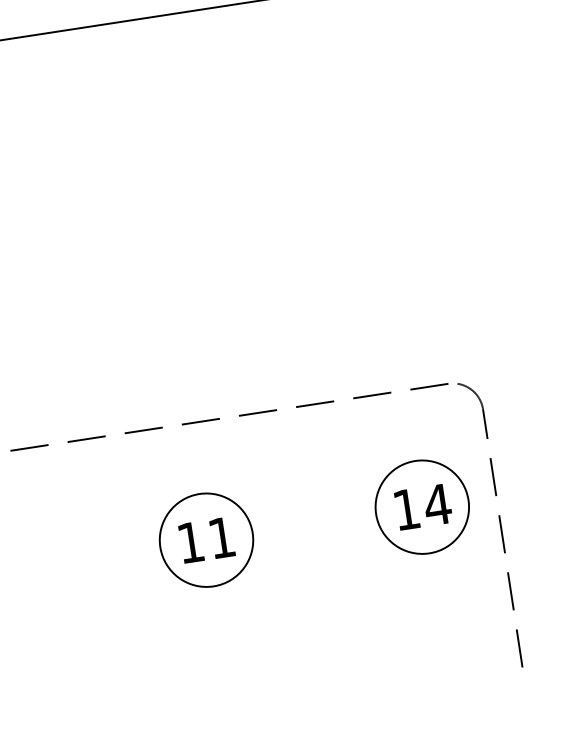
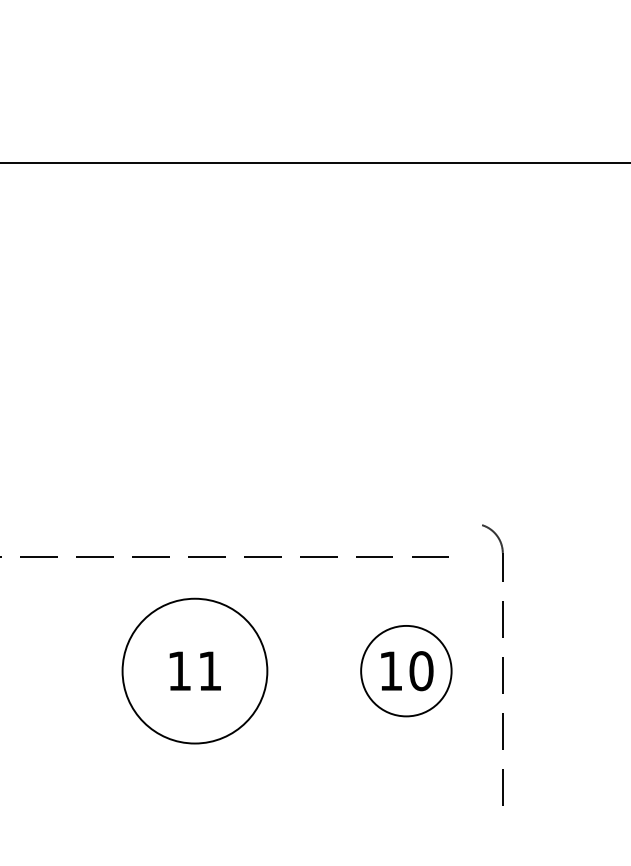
text: (437, 505) -> (421, 671), 14 -> 10
part: (500, 522) -> (502, 664), moved
circle: (205, 539) -> (194, 670), size x1.6

